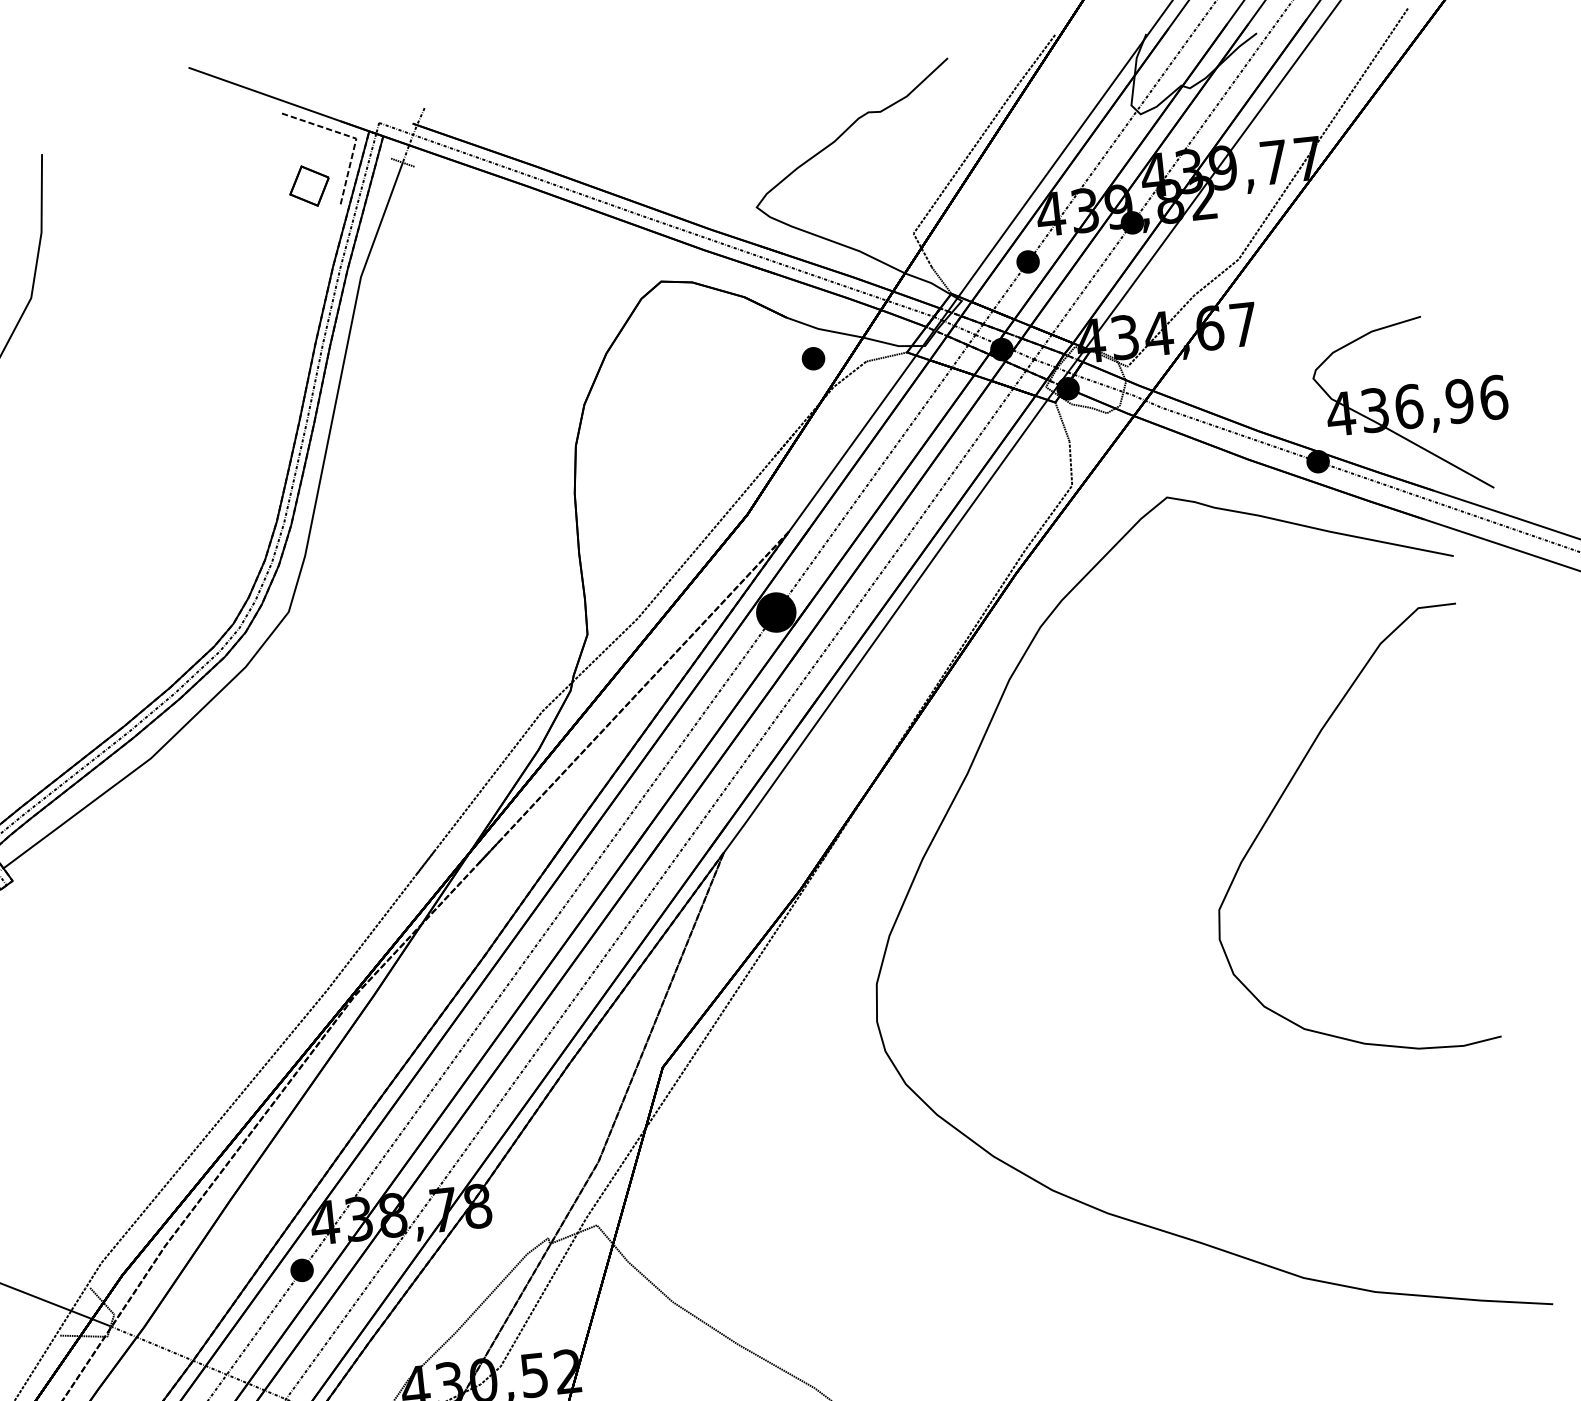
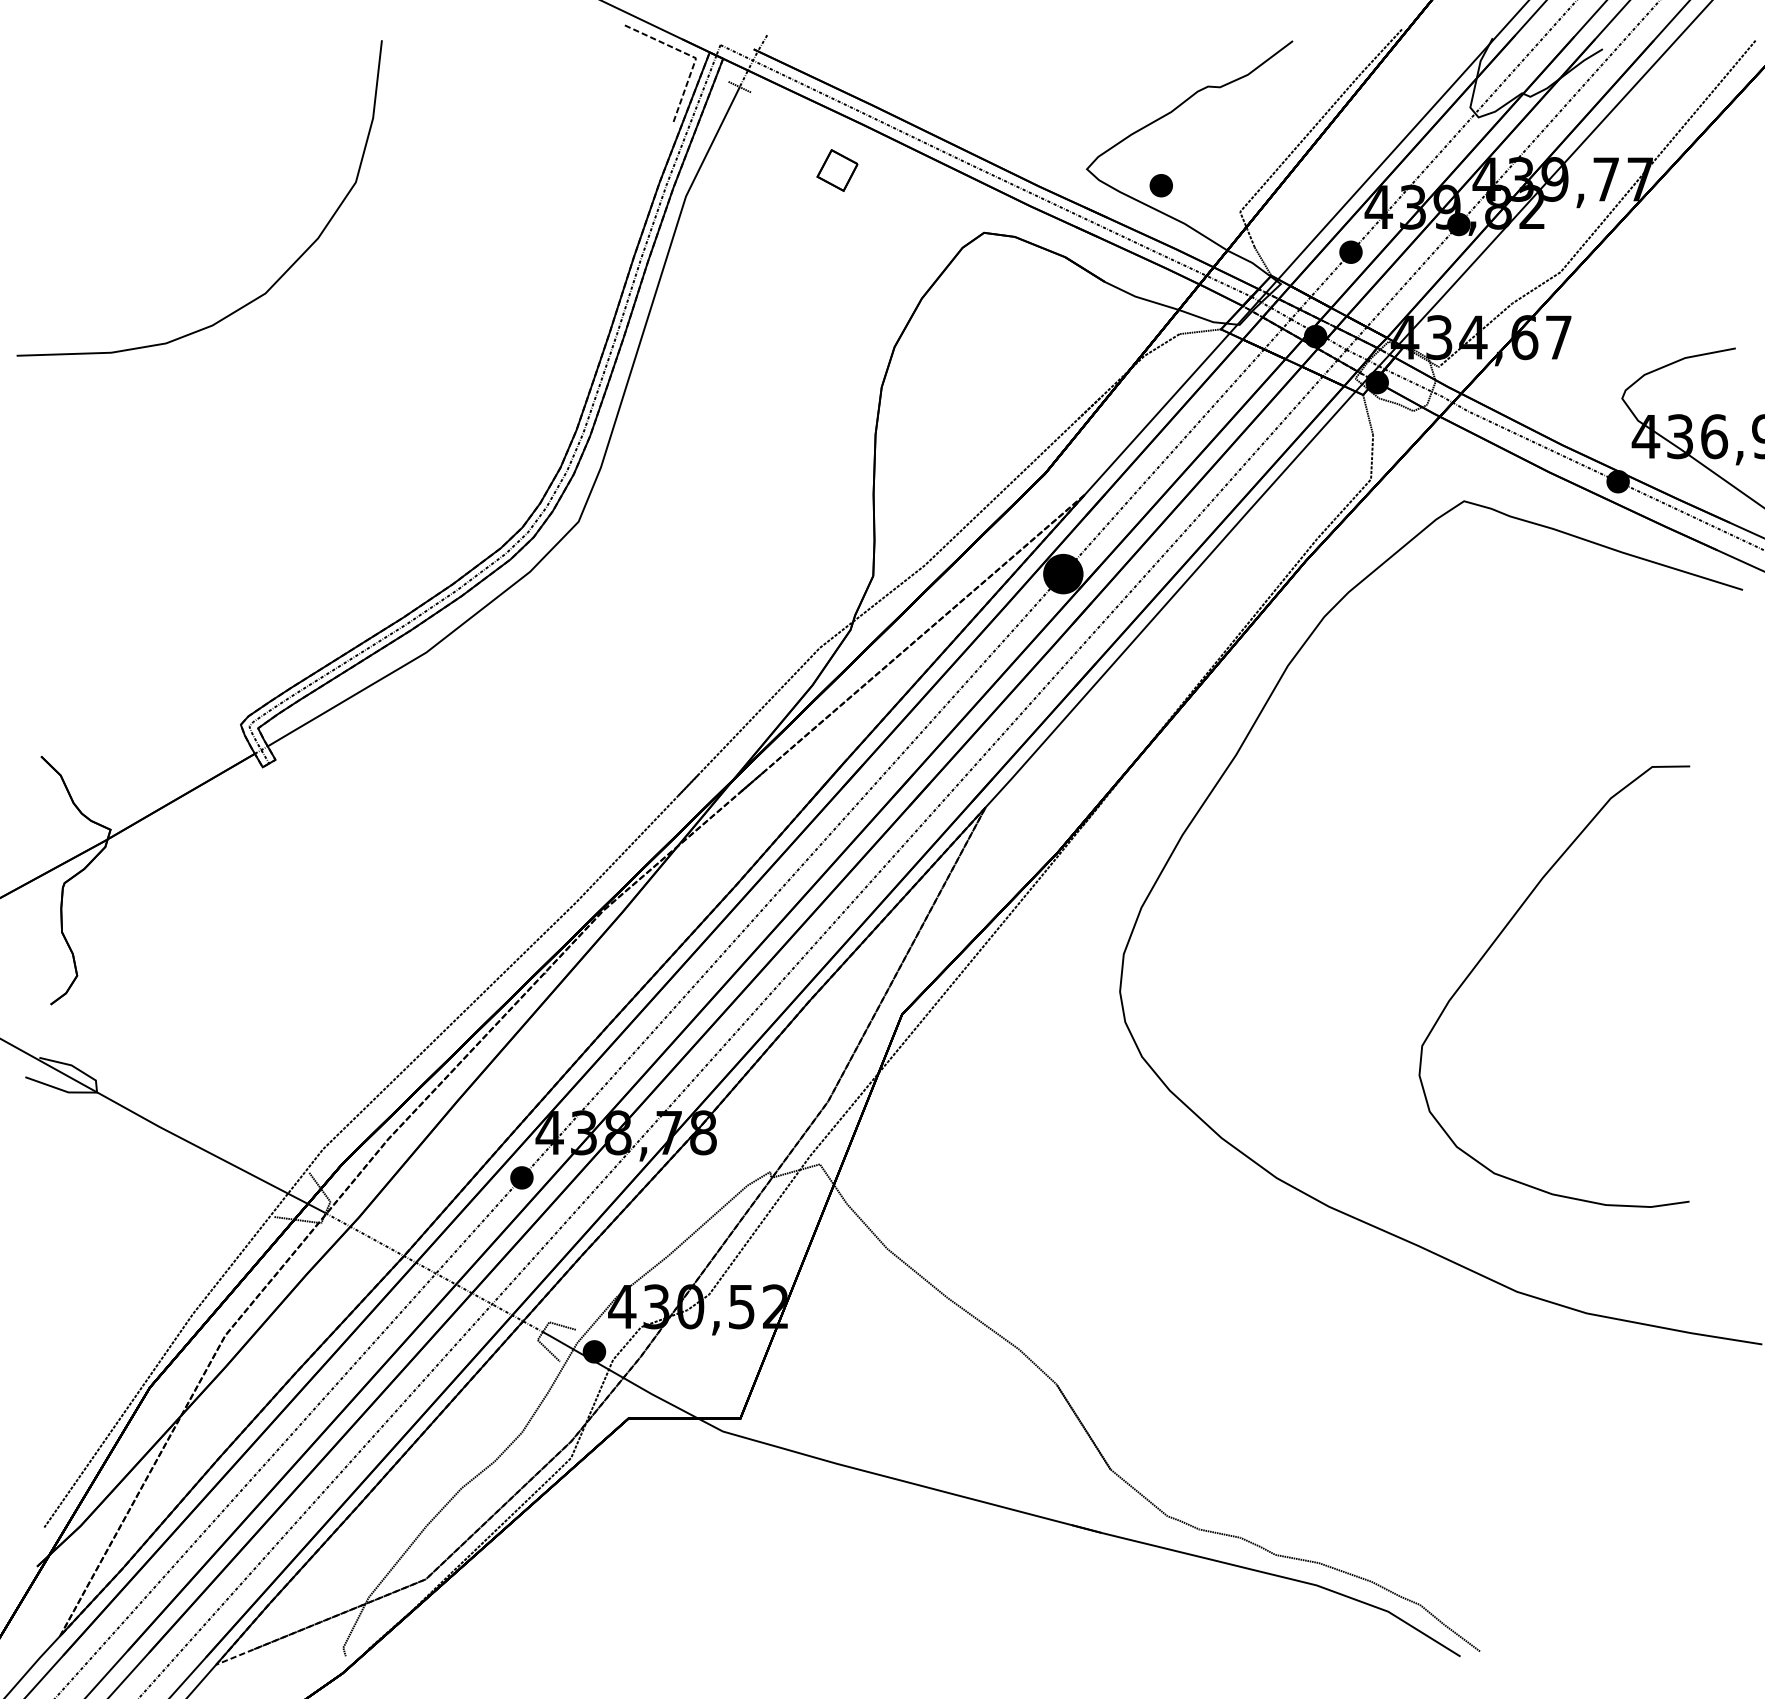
part: (309, 186) -> (837, 170), moved
part: (812, 358) -> (1160, 185), moved
part: (1280, 800) -> (1494, 943), moved

